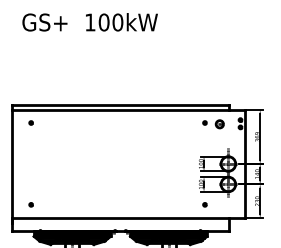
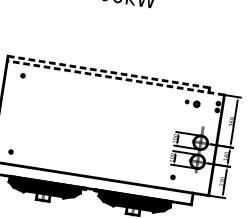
line: (121, 104) -> (109, 71), solid -> dashed
line: (128, 110) -> (115, 78), solid -> dashed
part: (213, 124) -> (192, 103), size x0.7

